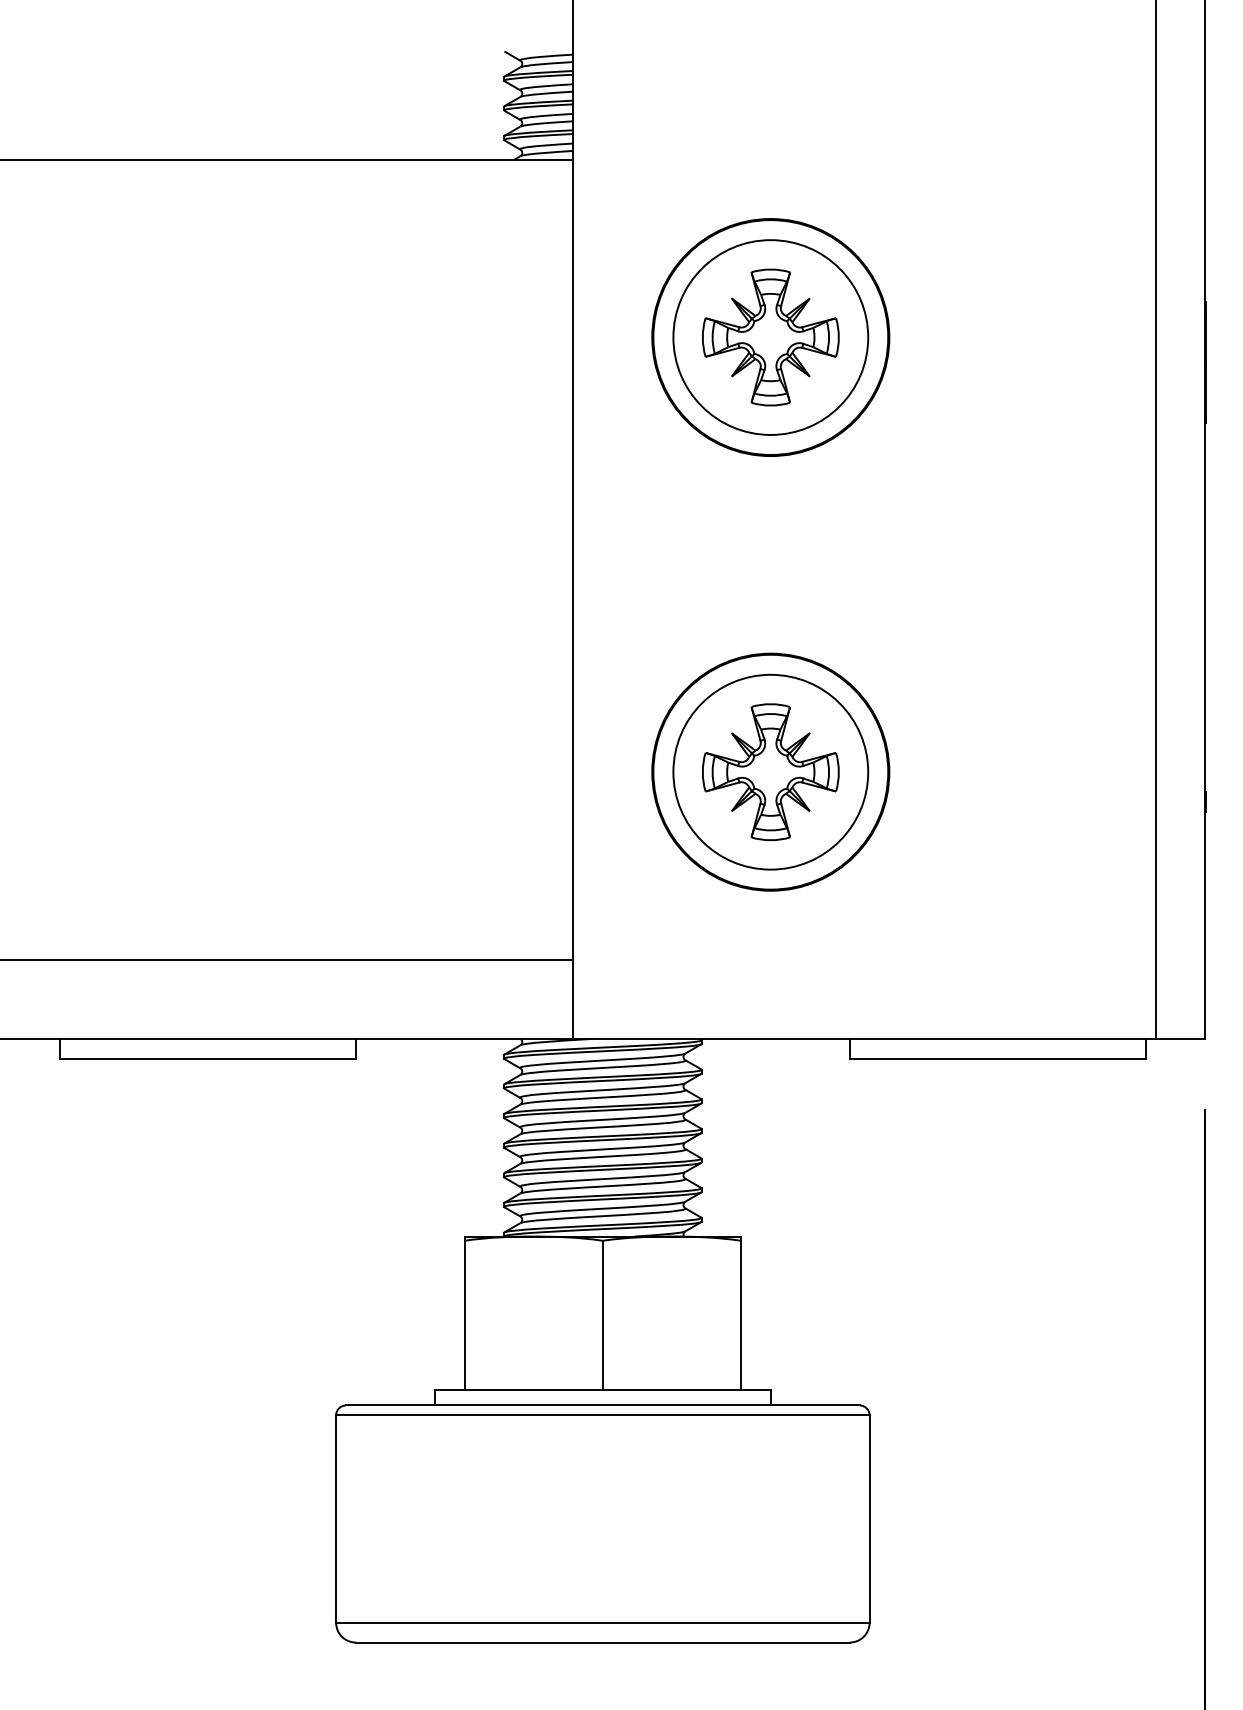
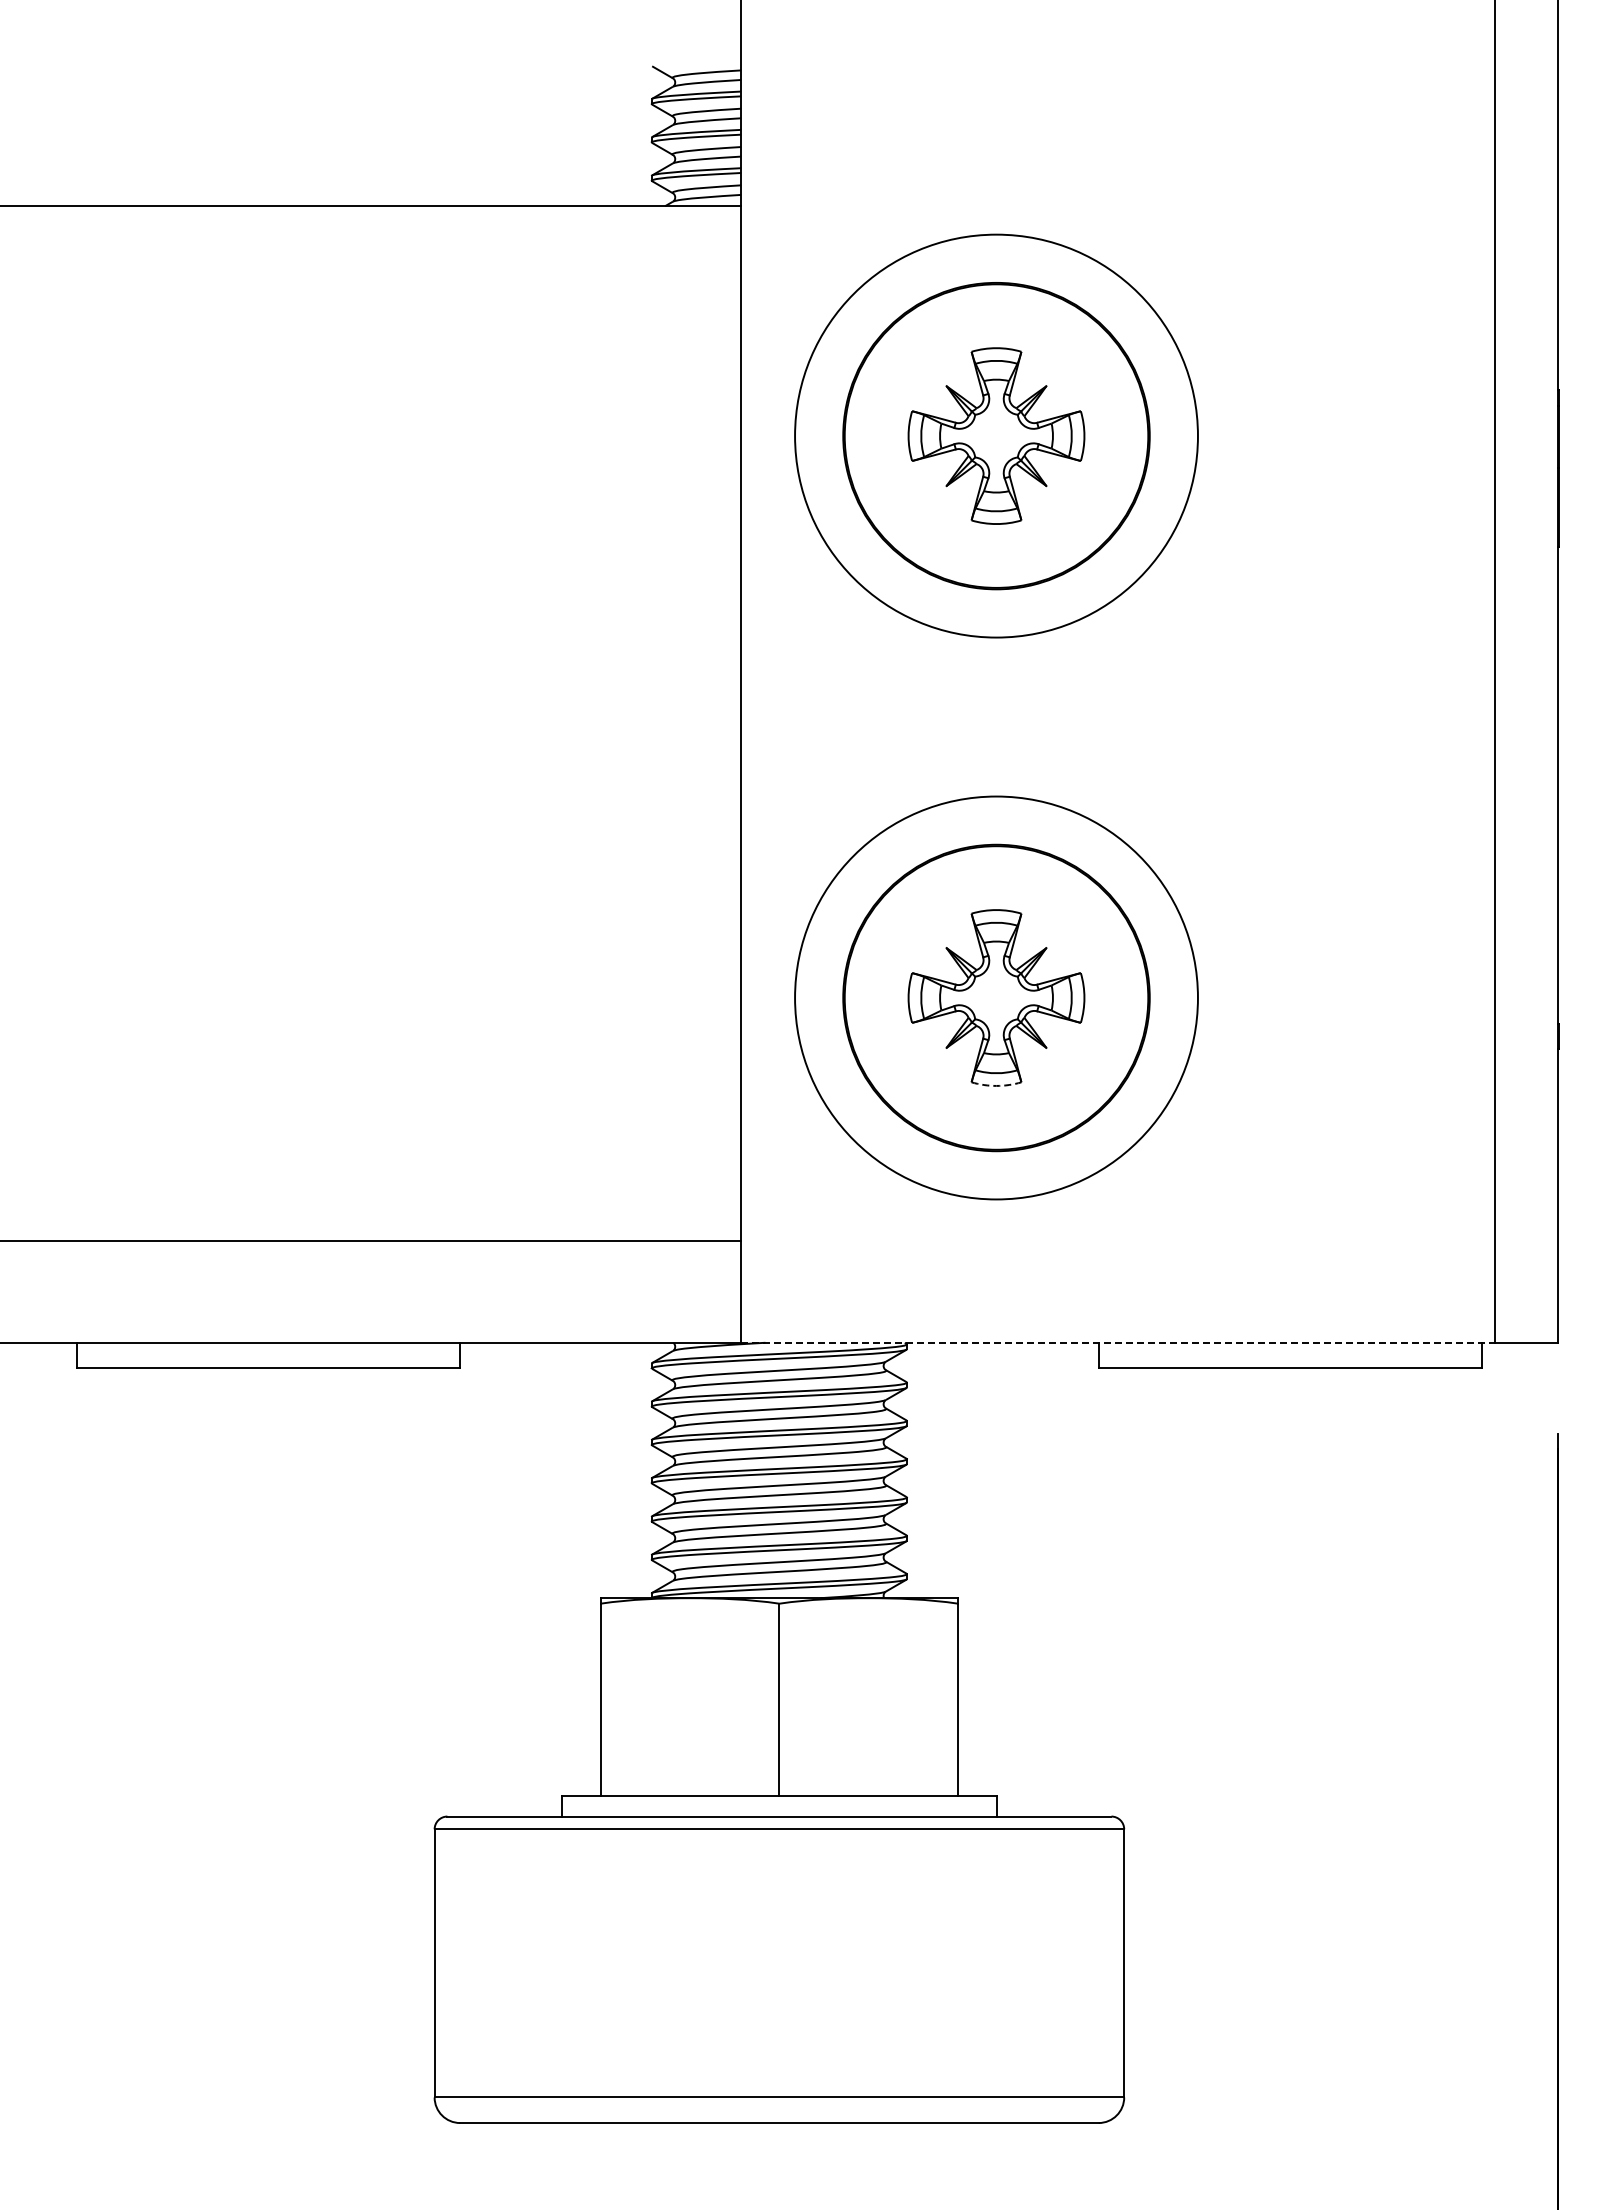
circle: (770, 337) -> (996, 436), size x1.6
circle: (770, 771) -> (996, 997), size x1.6
arc: (770, 839) -> (996, 1085), solid -> dashed
line: (864, 1038) -> (1117, 1342), solid -> dashed

